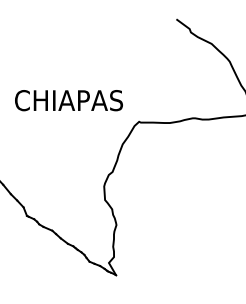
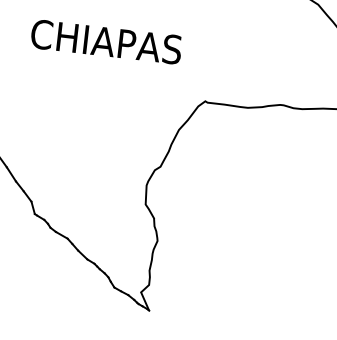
text: (68, 100) -> (105, 41), moved

